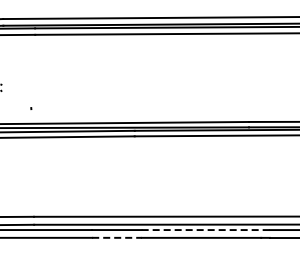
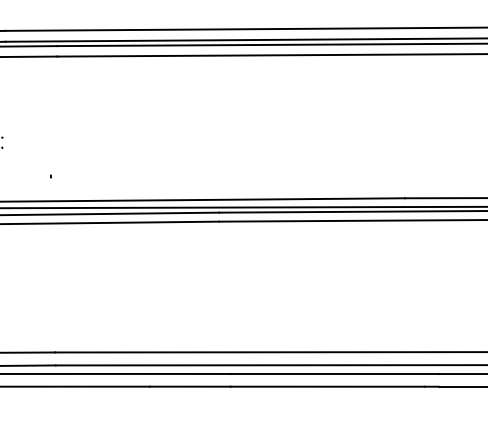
line: (206, 230) -> (335, 374), dashed -> solid
line: (116, 237) -> (189, 386), dashed -> solid

